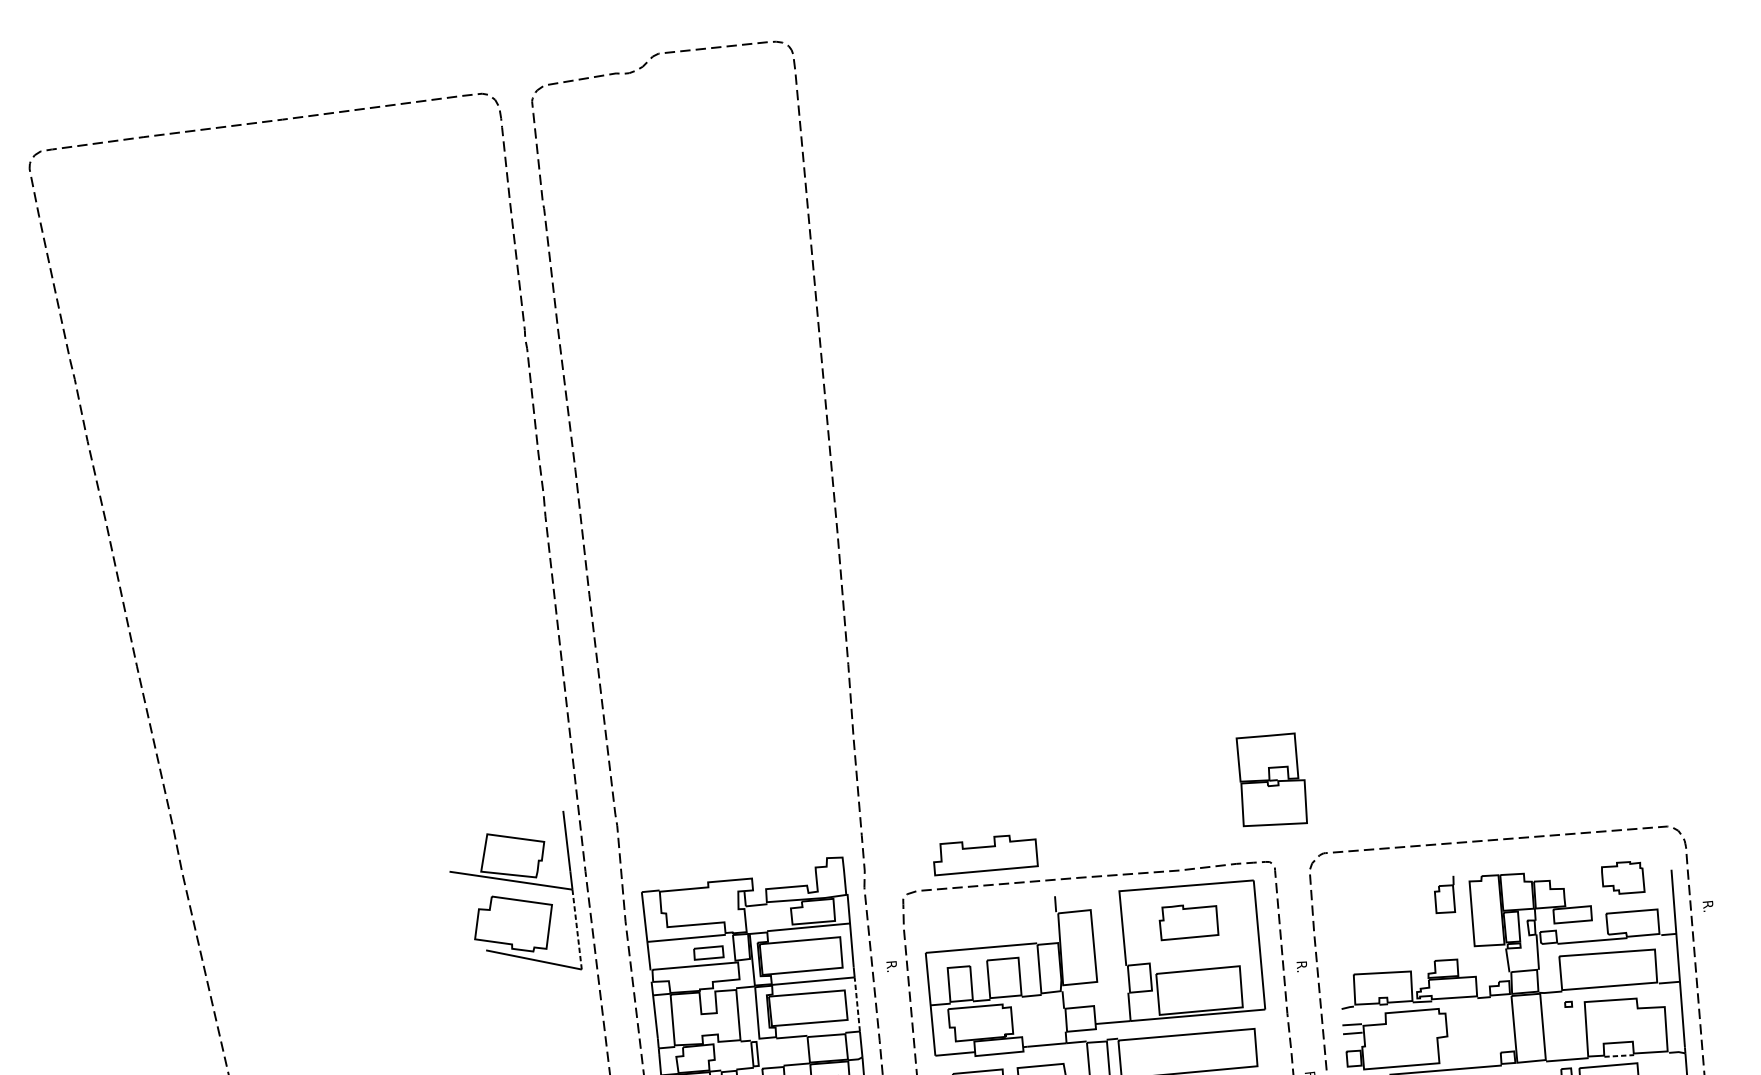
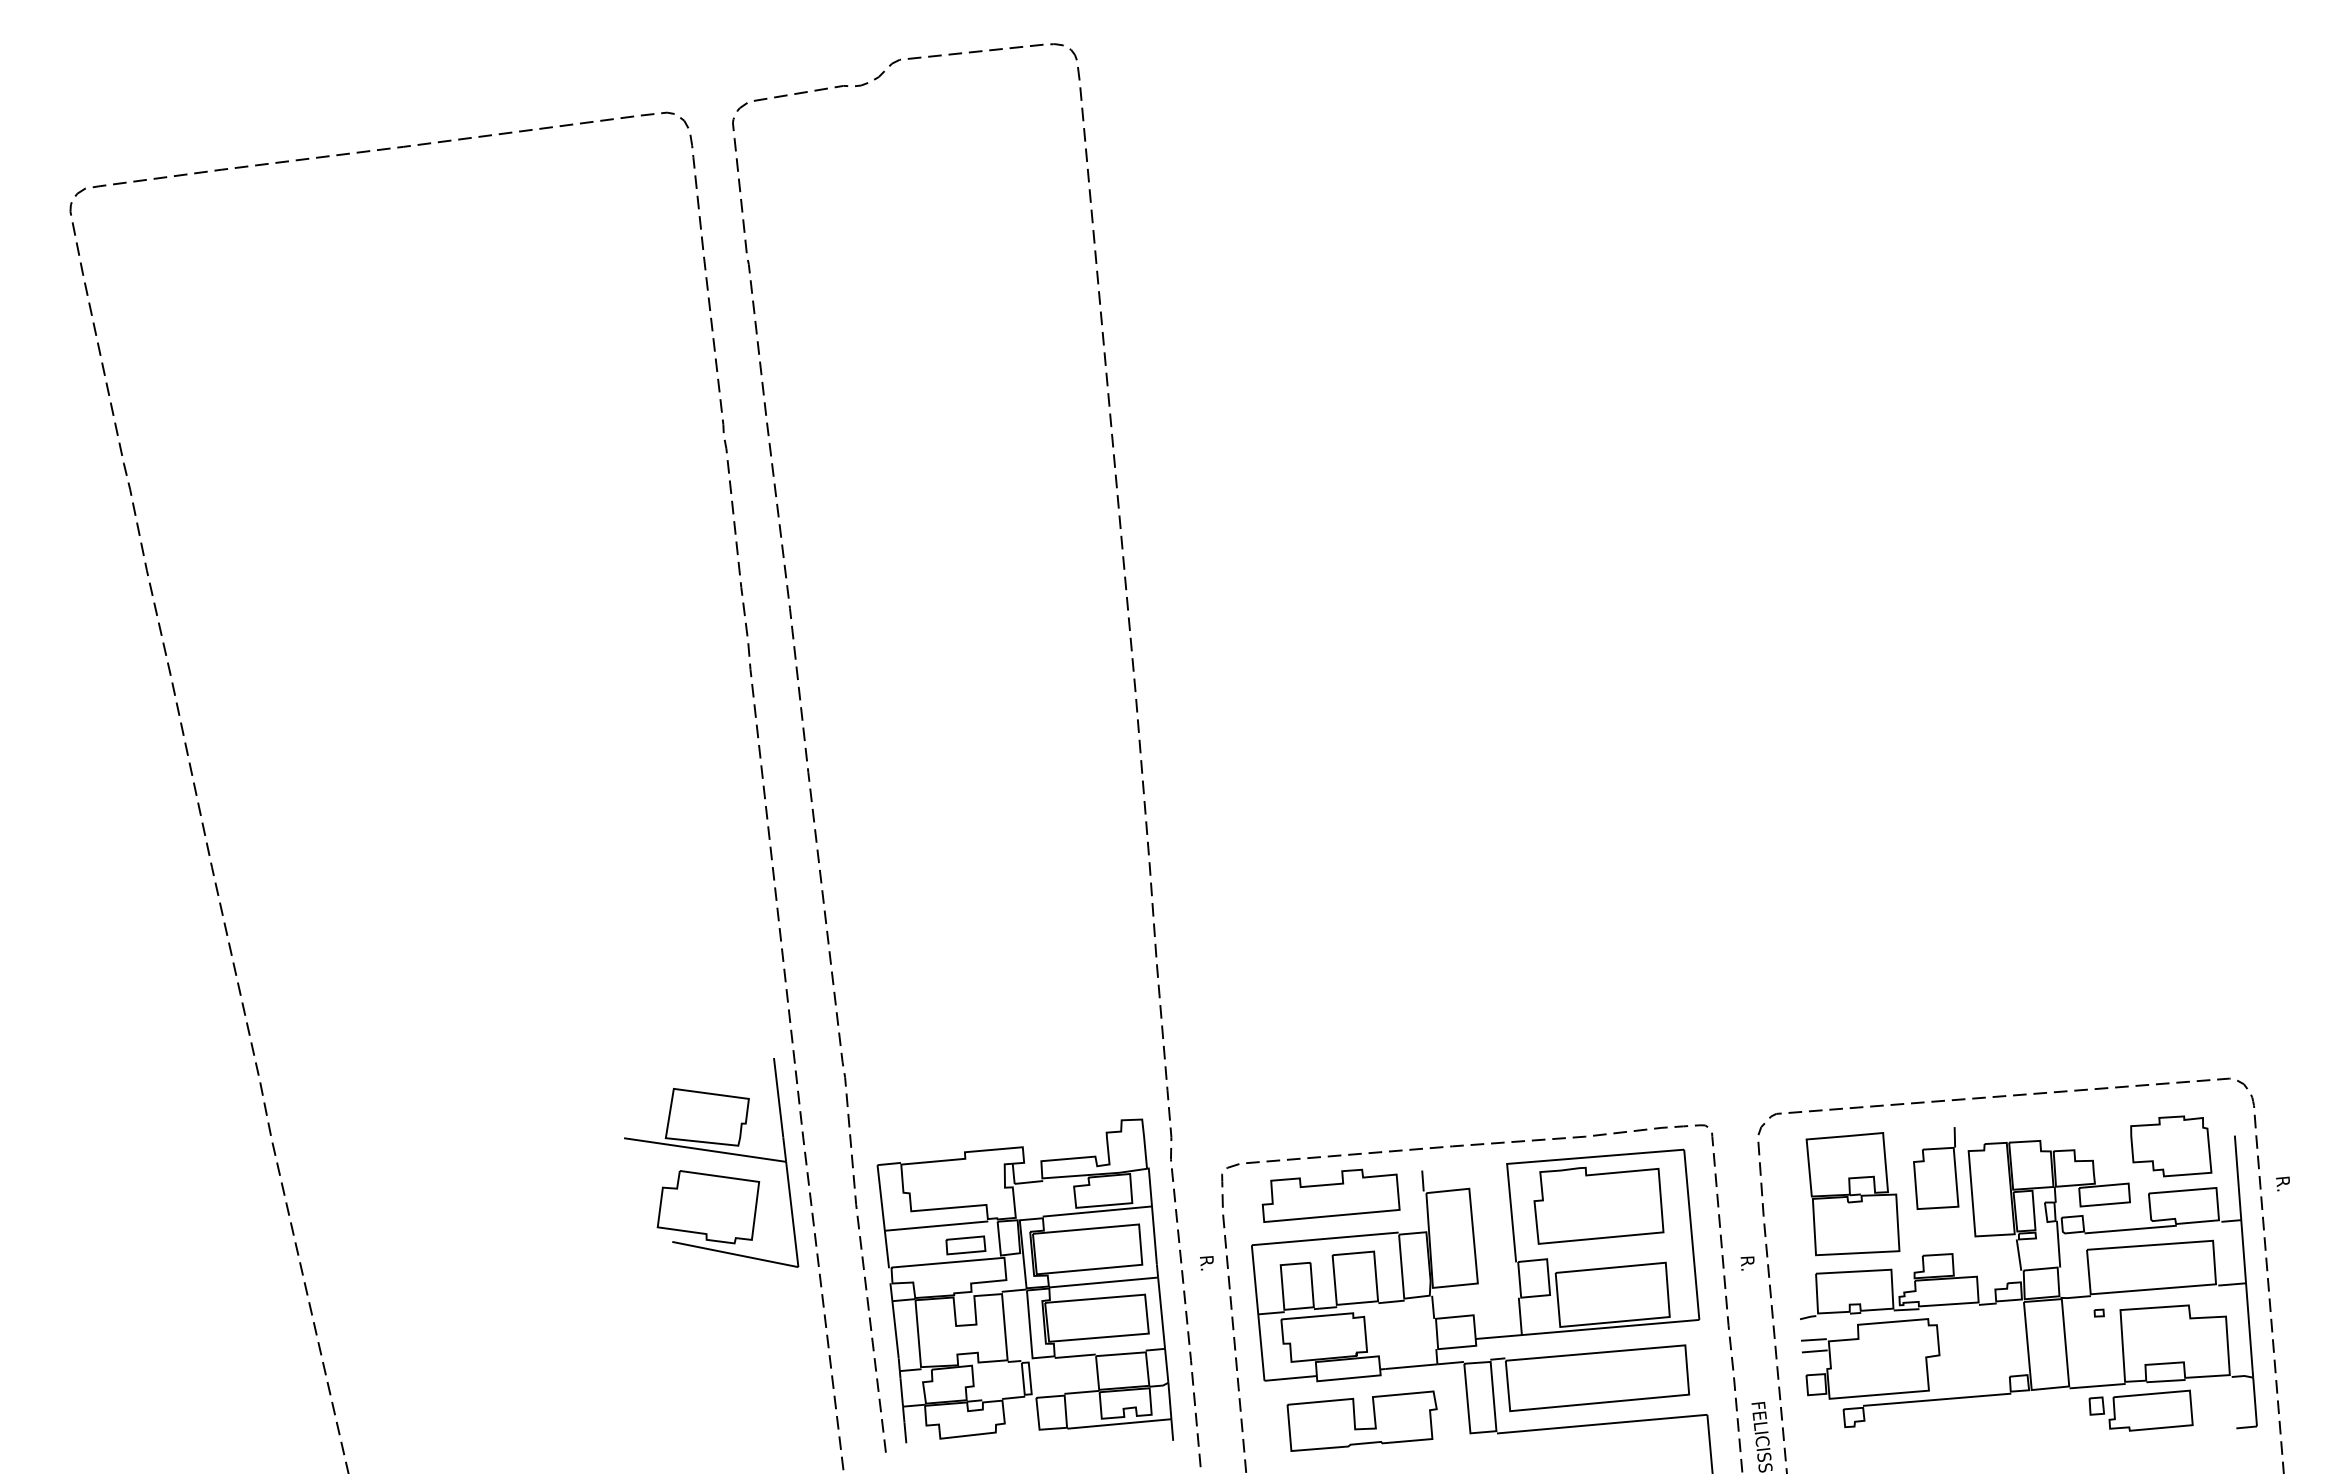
part: (1271, 780) -> (1852, 1194), moved
part: (985, 855) -> (1330, 1195), moved
part: (1623, 878) -> (2171, 1146), size x1.43
part: (1445, 894) -> (1936, 1168), size x1.67
part: (1188, 922) -> (1598, 1205), size x1.67
line: (577, 929) -> (792, 1214), dashed -> solid
line: (857, 1004) -> (1161, 1313), dashed -> solid
line: (1619, 1056) -> (2166, 1381), dashed -> solid

